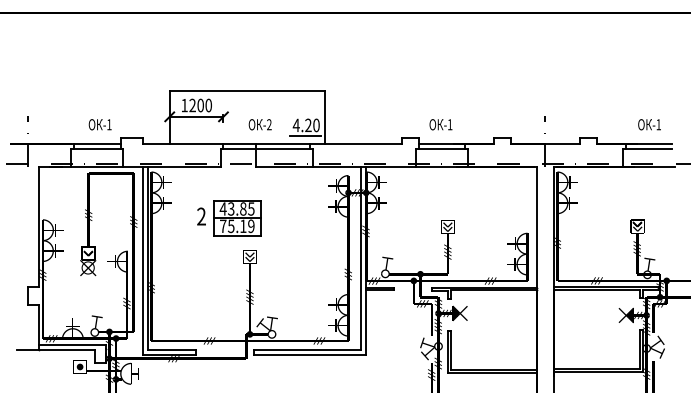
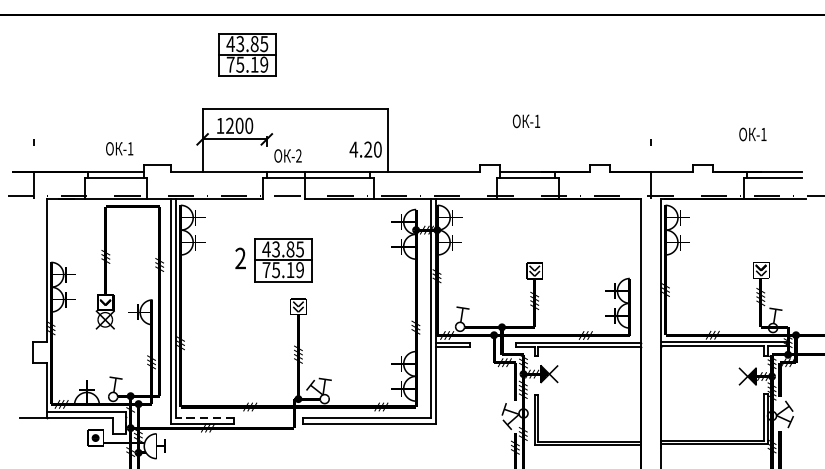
part: (207, 46) -> (247, 55), added
text: (259, 124) -> (287, 155), moved
text: (440, 124) -> (525, 121), moved
text: (649, 124) -> (752, 134), moved
line: (304, 136) -> (363, 162), removed
line: (171, 350) -> (204, 418), solid -> dashed

